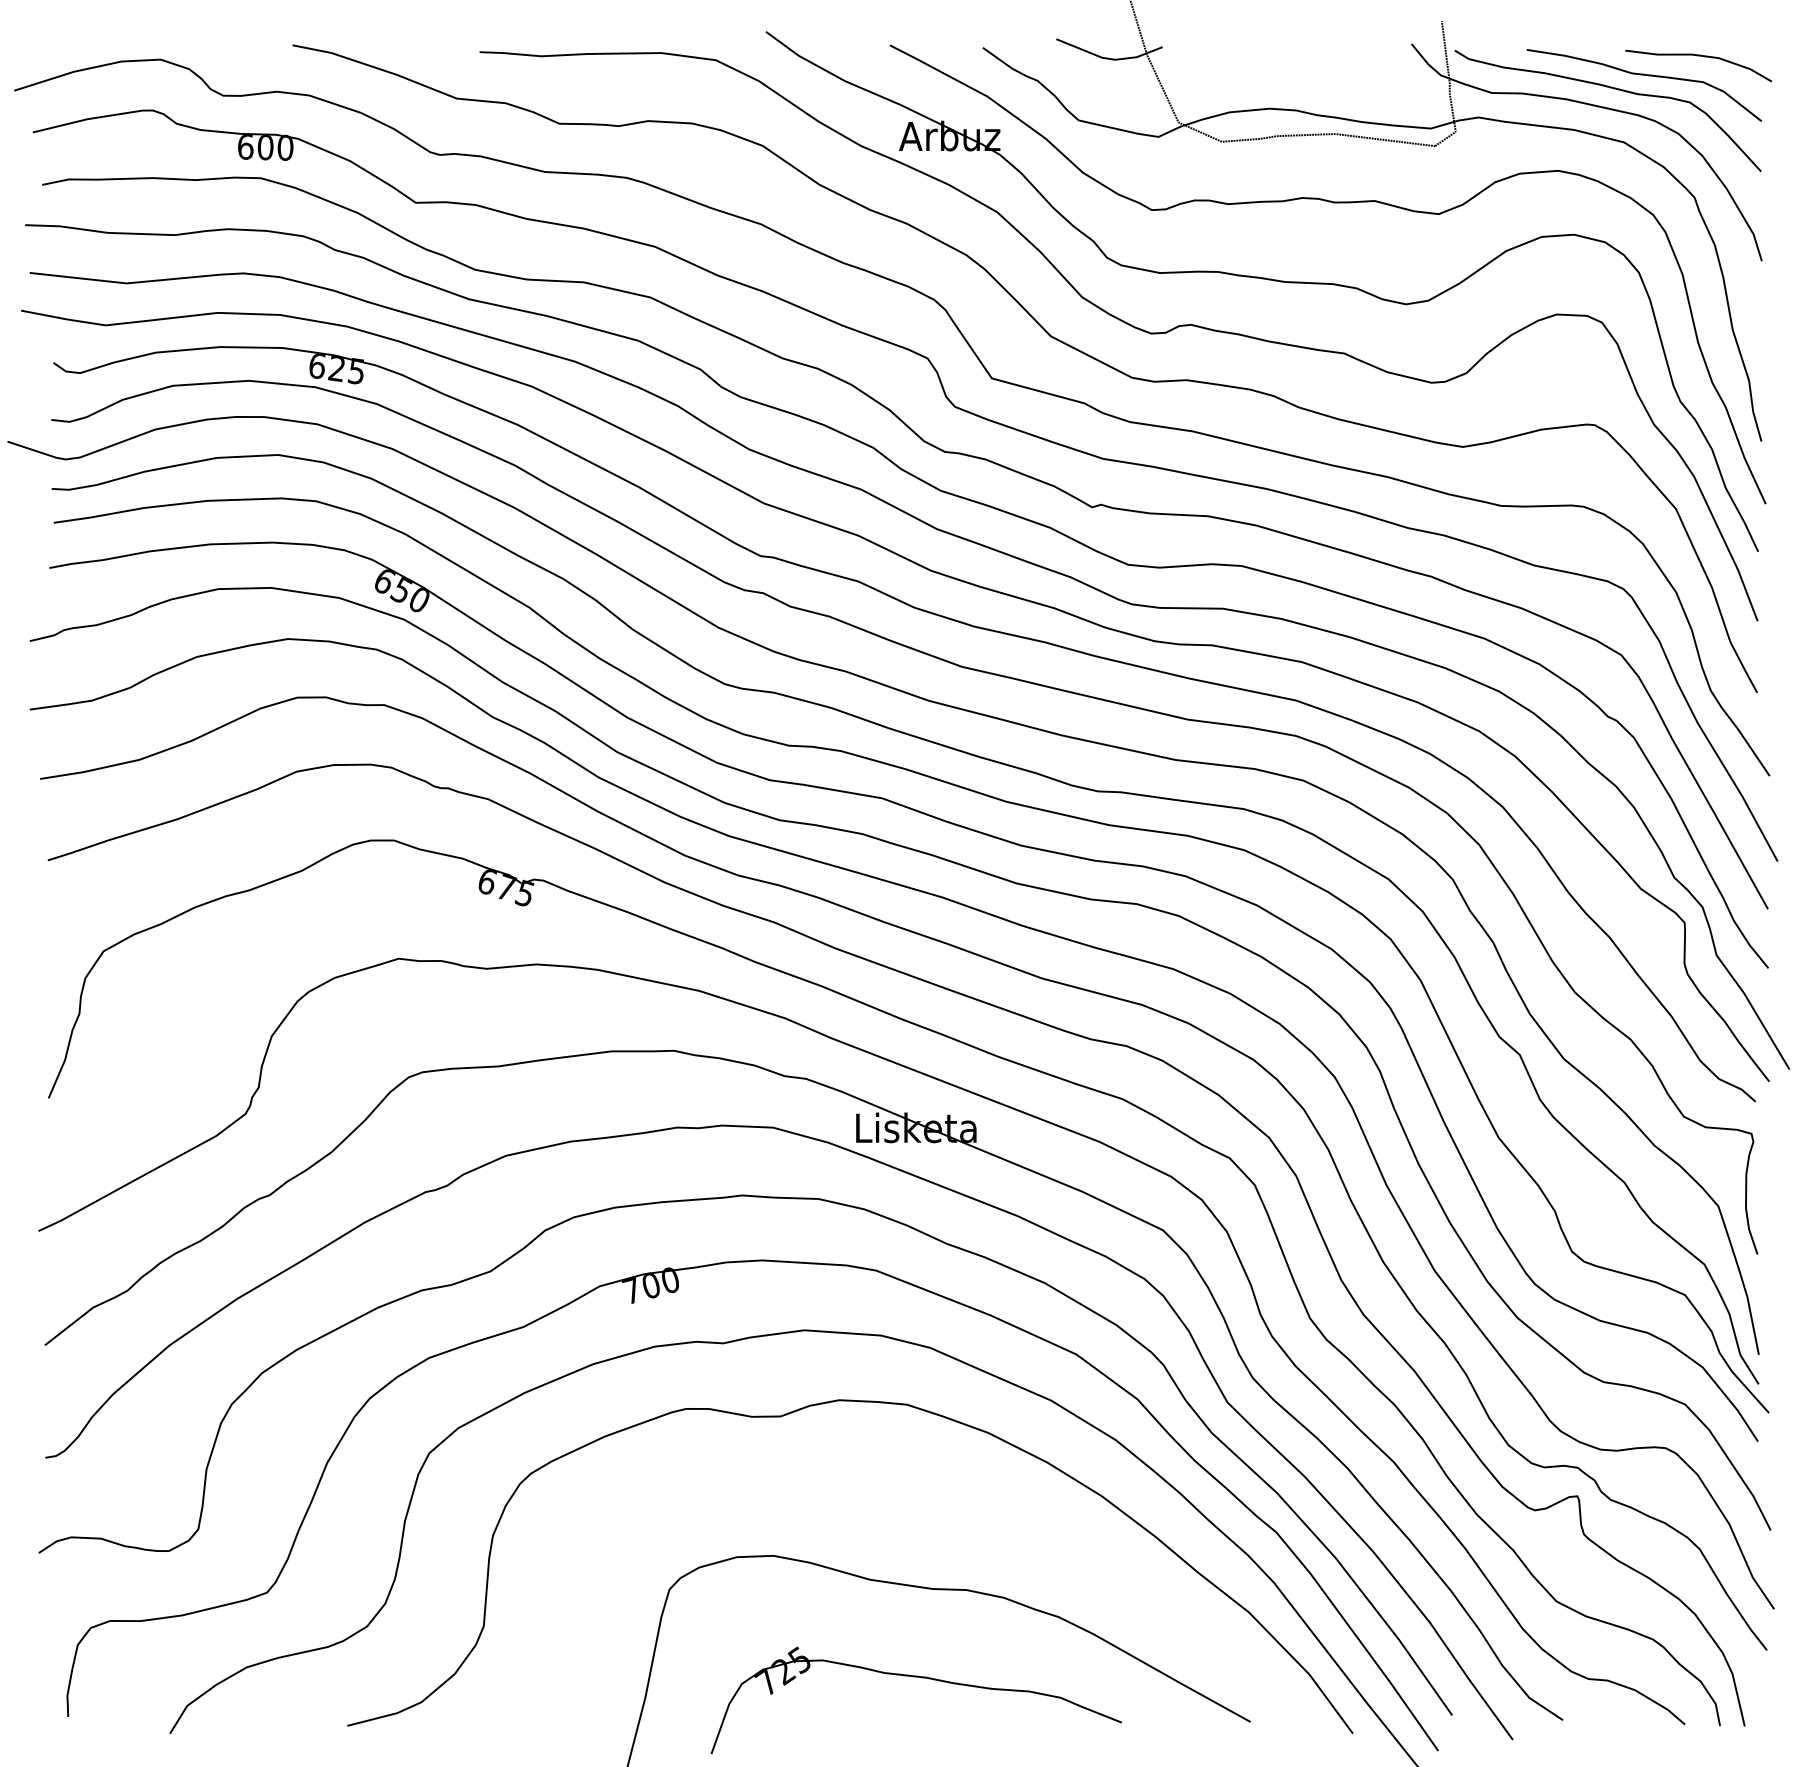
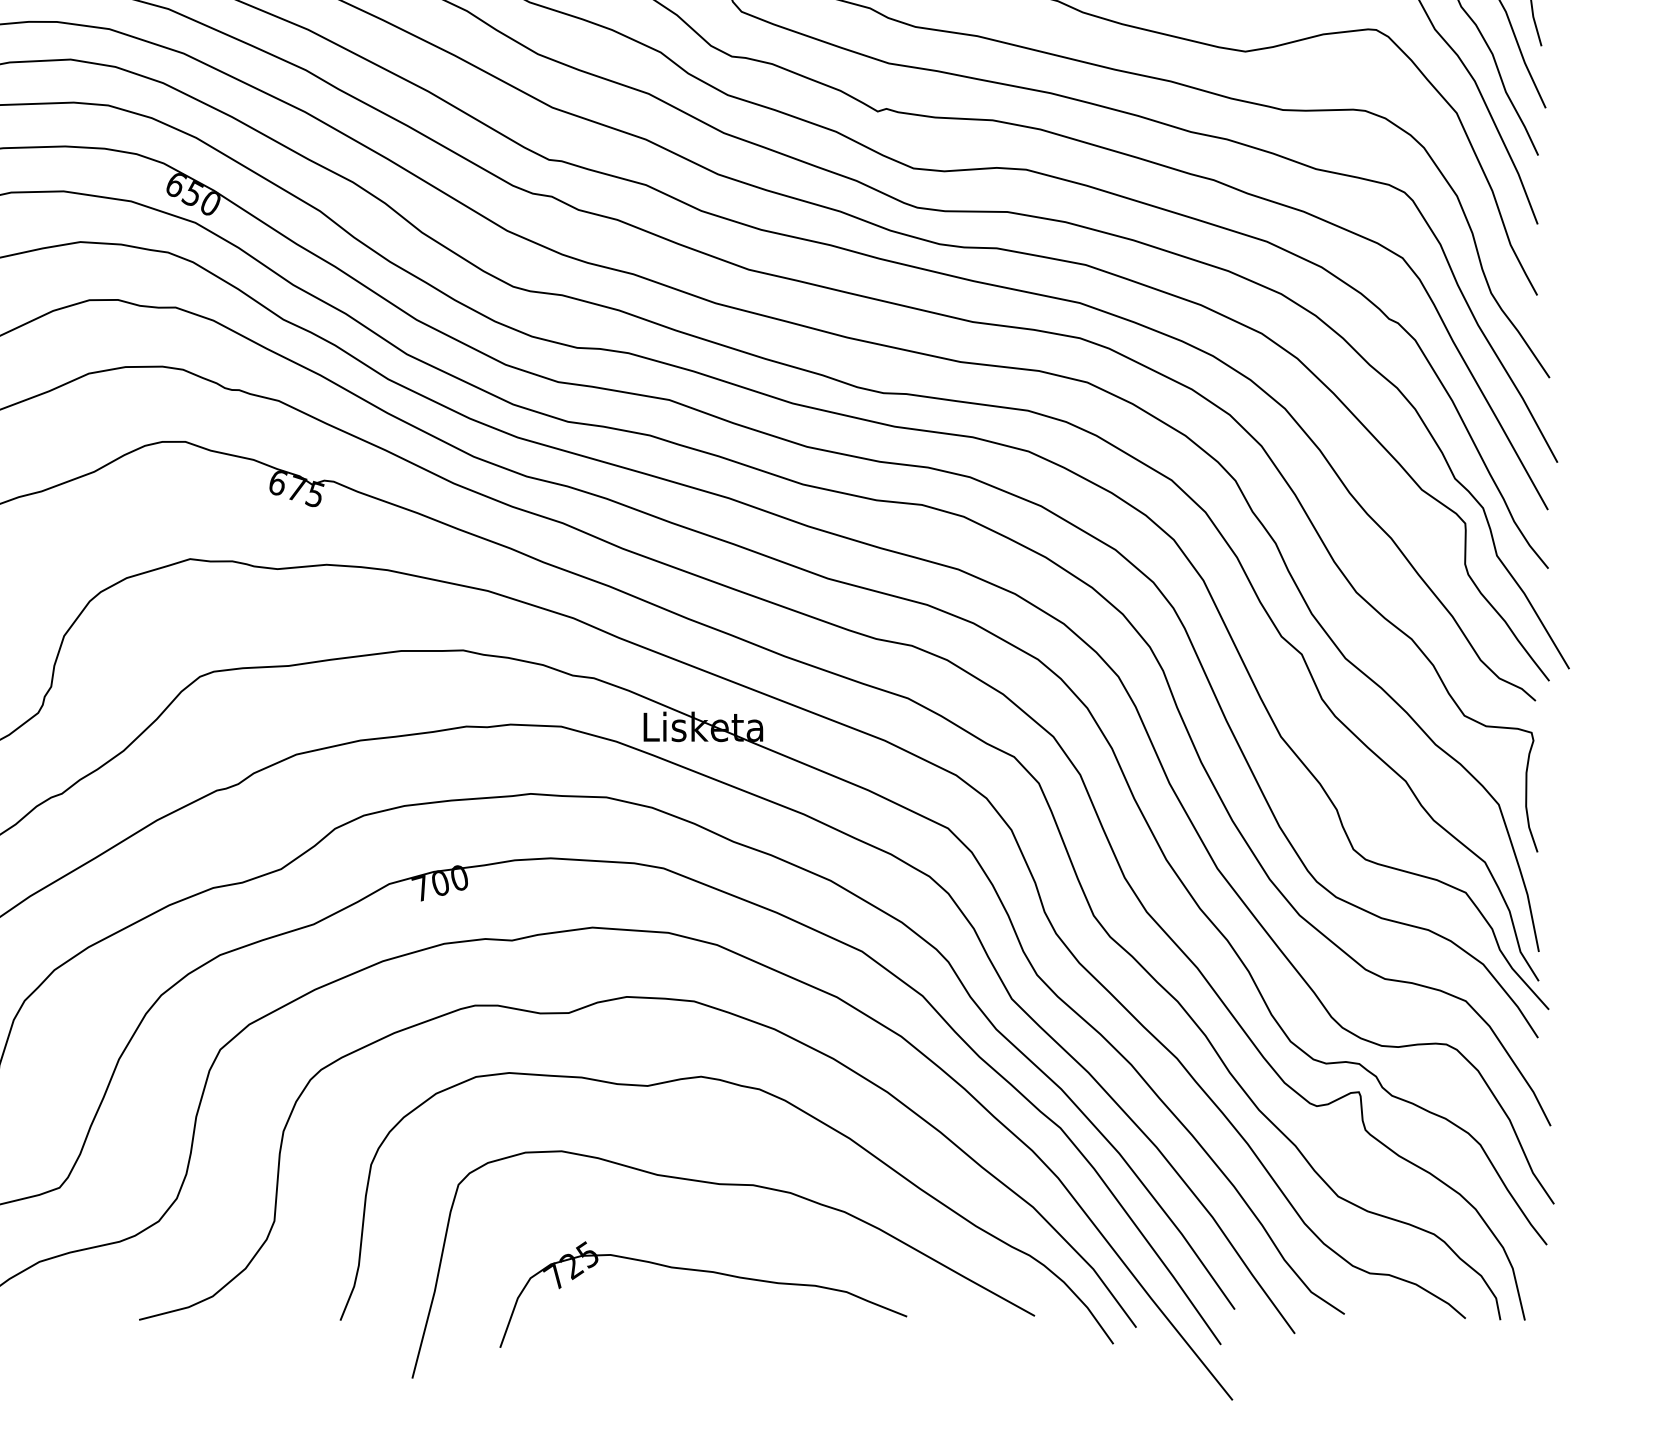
part: (990, 1502) -> (776, 1098), added

